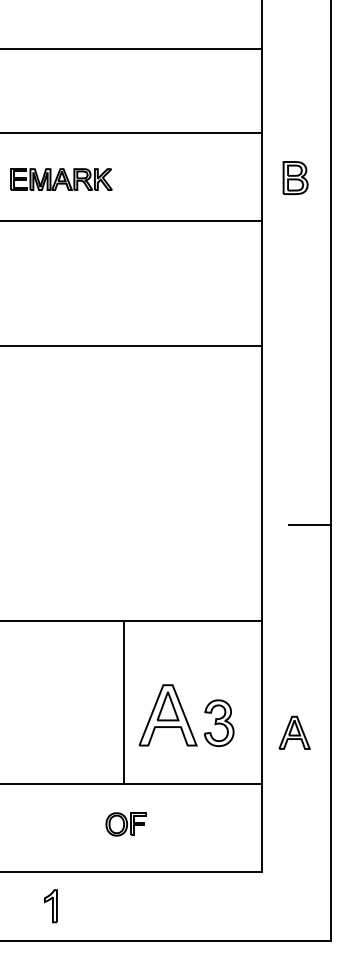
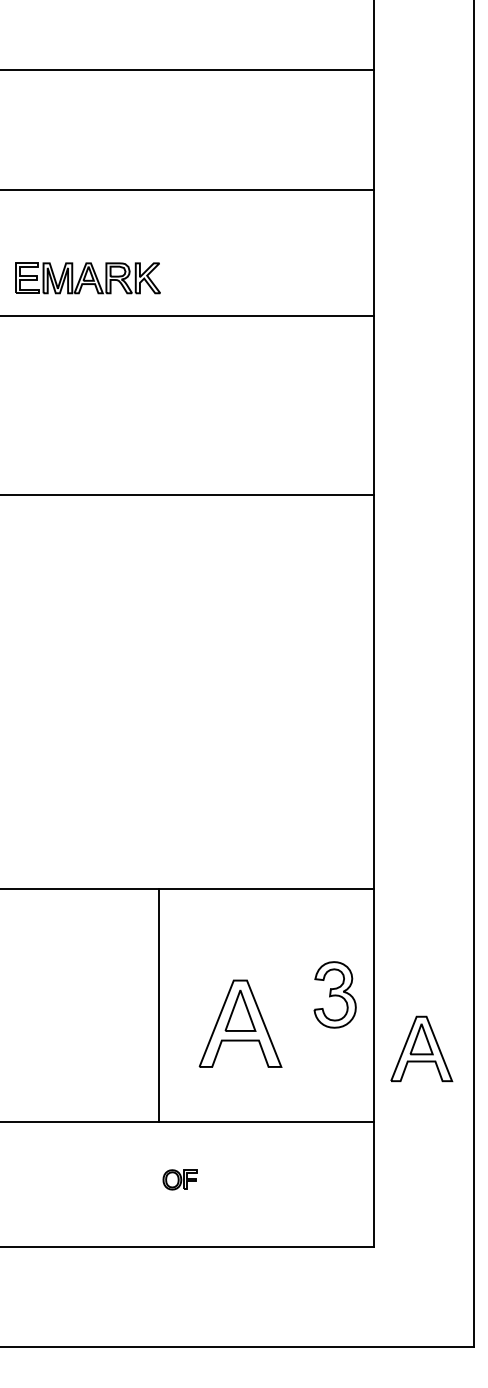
part: (295, 177) -> (422, 253), removed
part: (61, 179) -> (87, 278), moved
line: (309, 524) -> (442, 750), removed
line: (123, 702) -> (158, 1005), moved
part: (219, 723) -> (335, 995), moved
part: (294, 732) -> (421, 1048), size x1.4
part: (125, 824) -> (179, 1179), size x0.6
part: (50, 906) -> (72, 1297), removed

